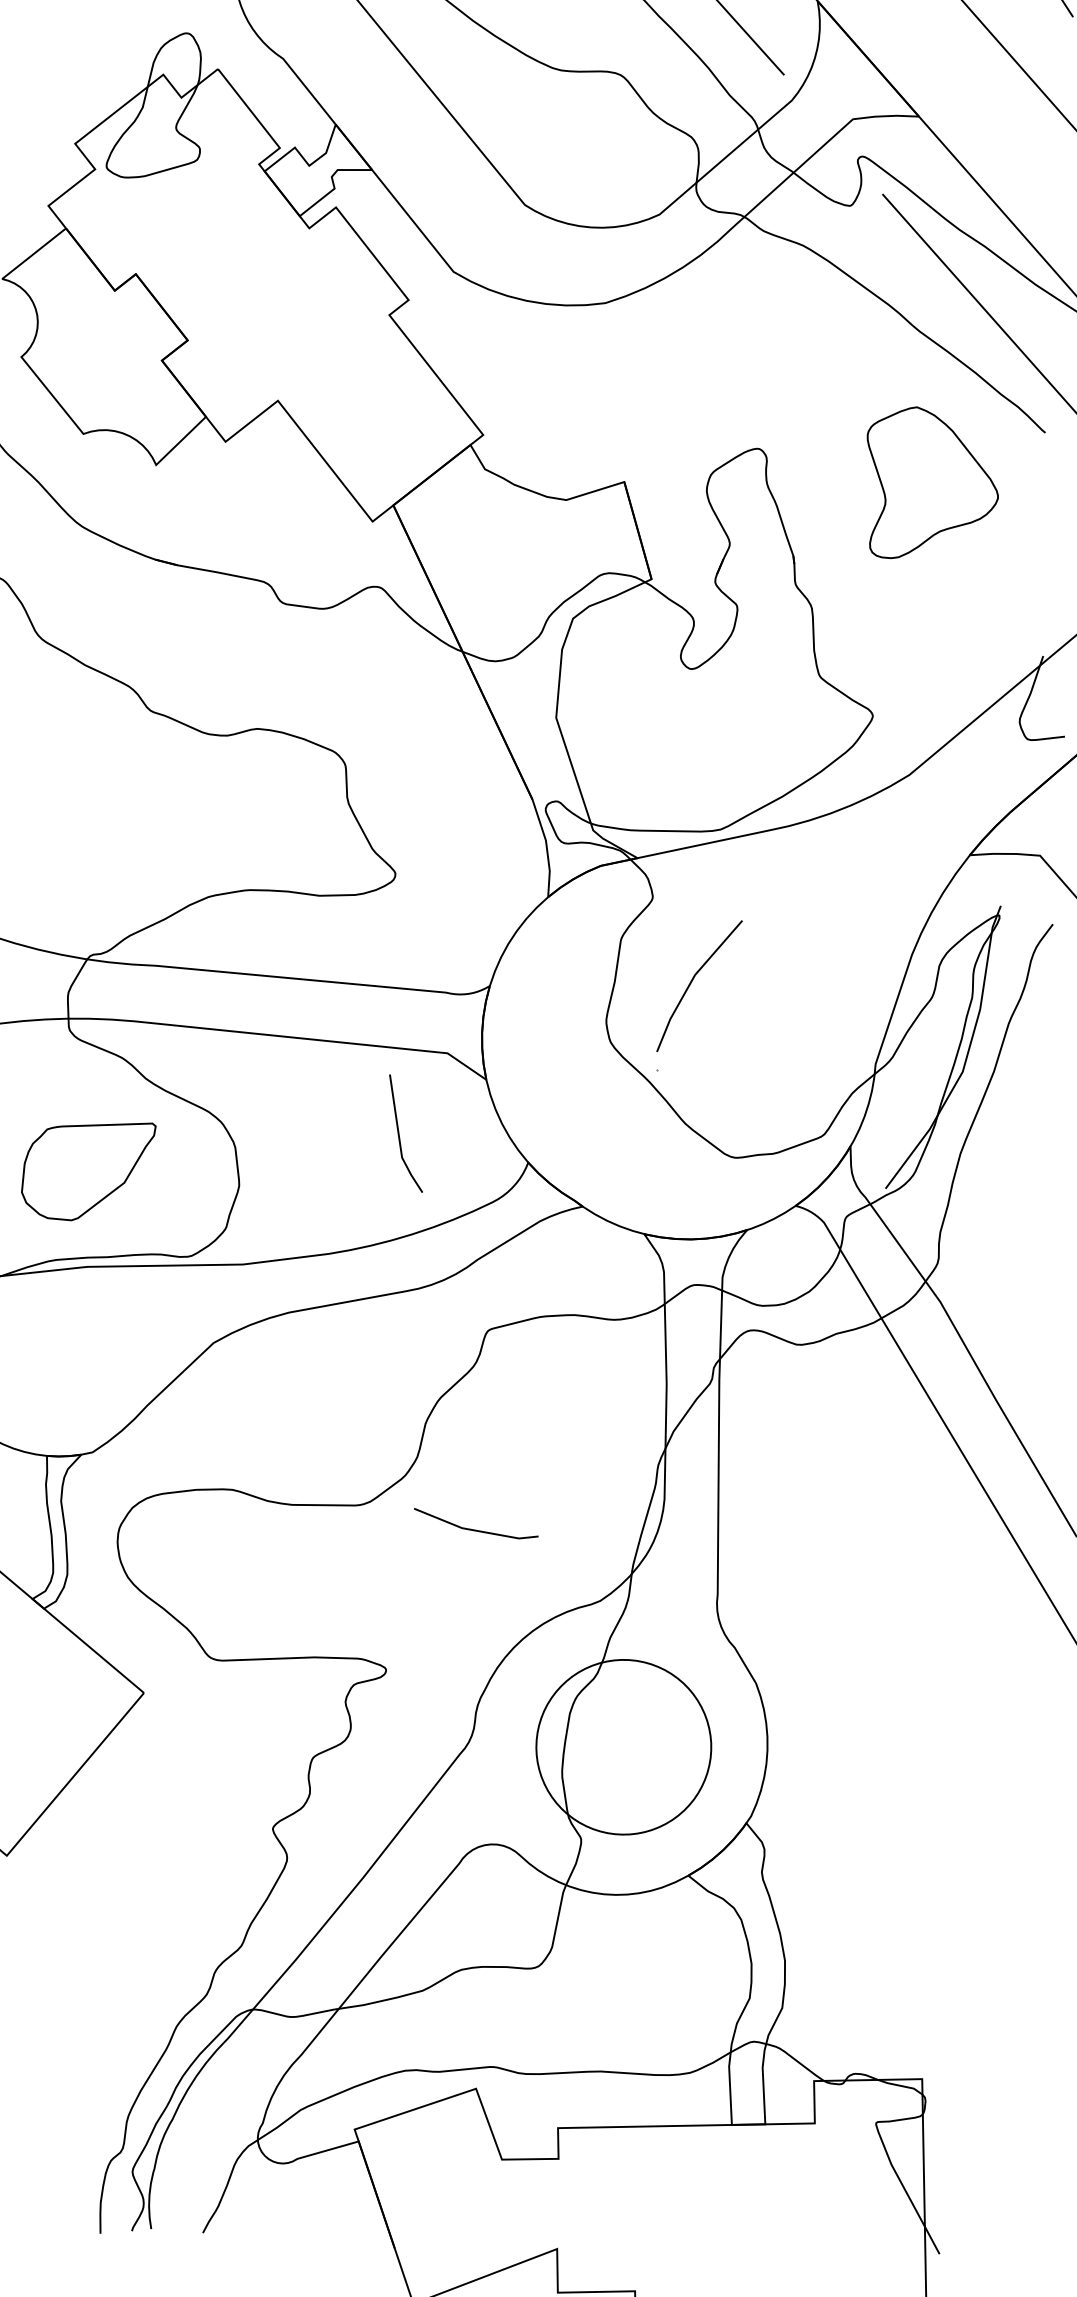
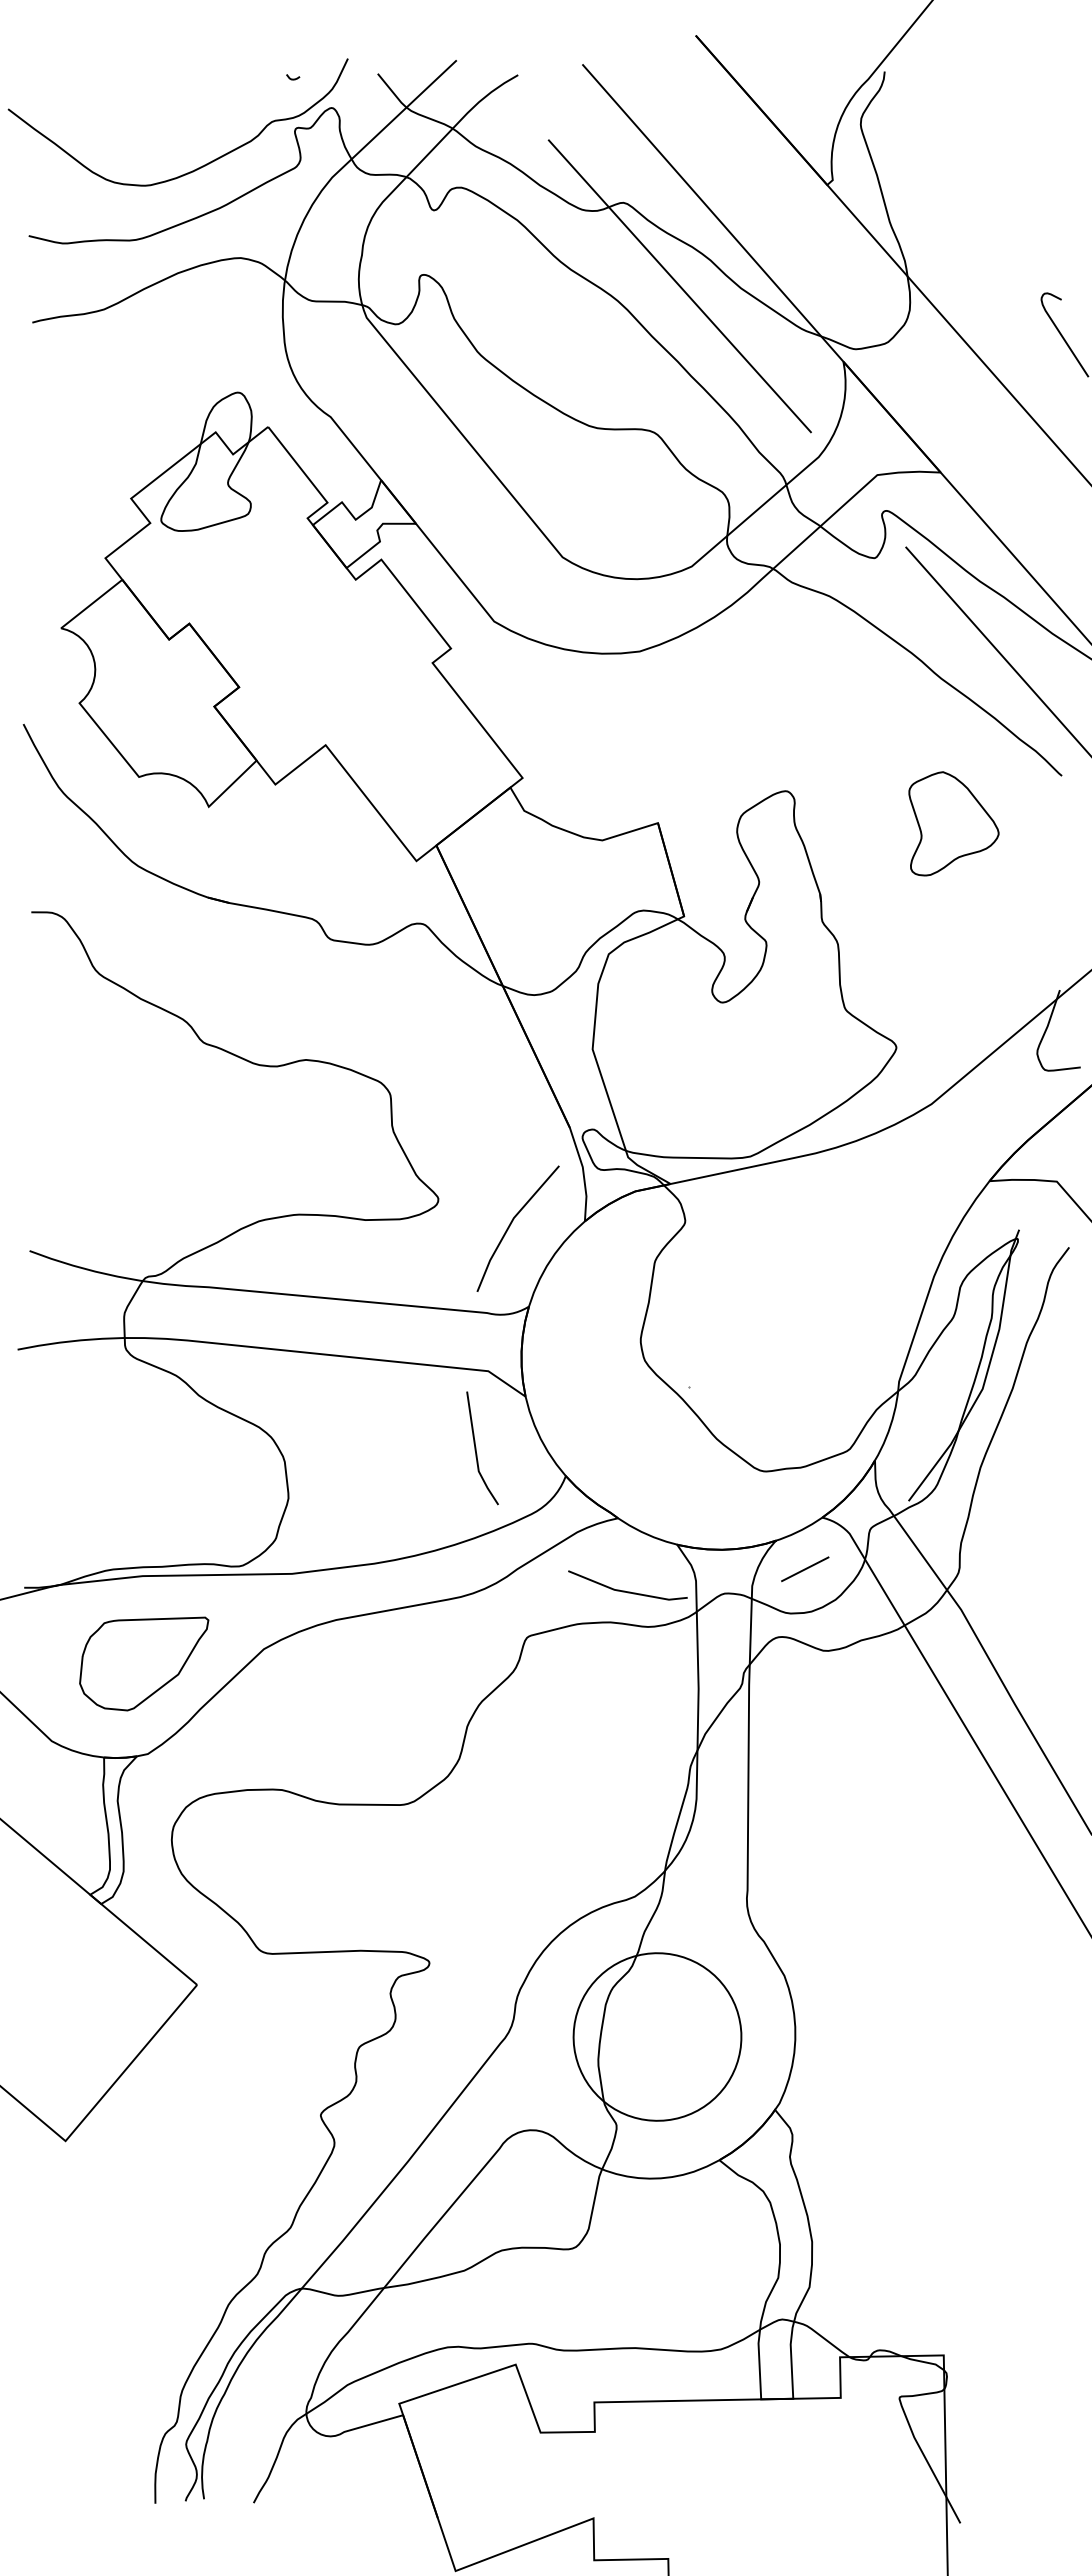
part: (932, 482) -> (953, 823), size x0.71
line: (692, 981) -> (511, 1224), moved
line: (399, 1133) -> (476, 1448), moved
part: (89, 1171) -> (144, 1663), moved
line: (778, 1259) -> (805, 1569), added
line: (473, 1528) -> (625, 1590), moved

